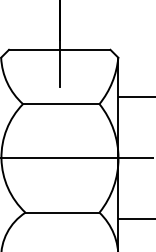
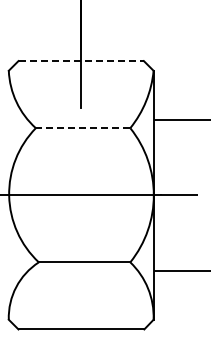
line: (59, 50) -> (81, 61), solid -> dashed
line: (60, 104) -> (82, 128), solid -> dashed

